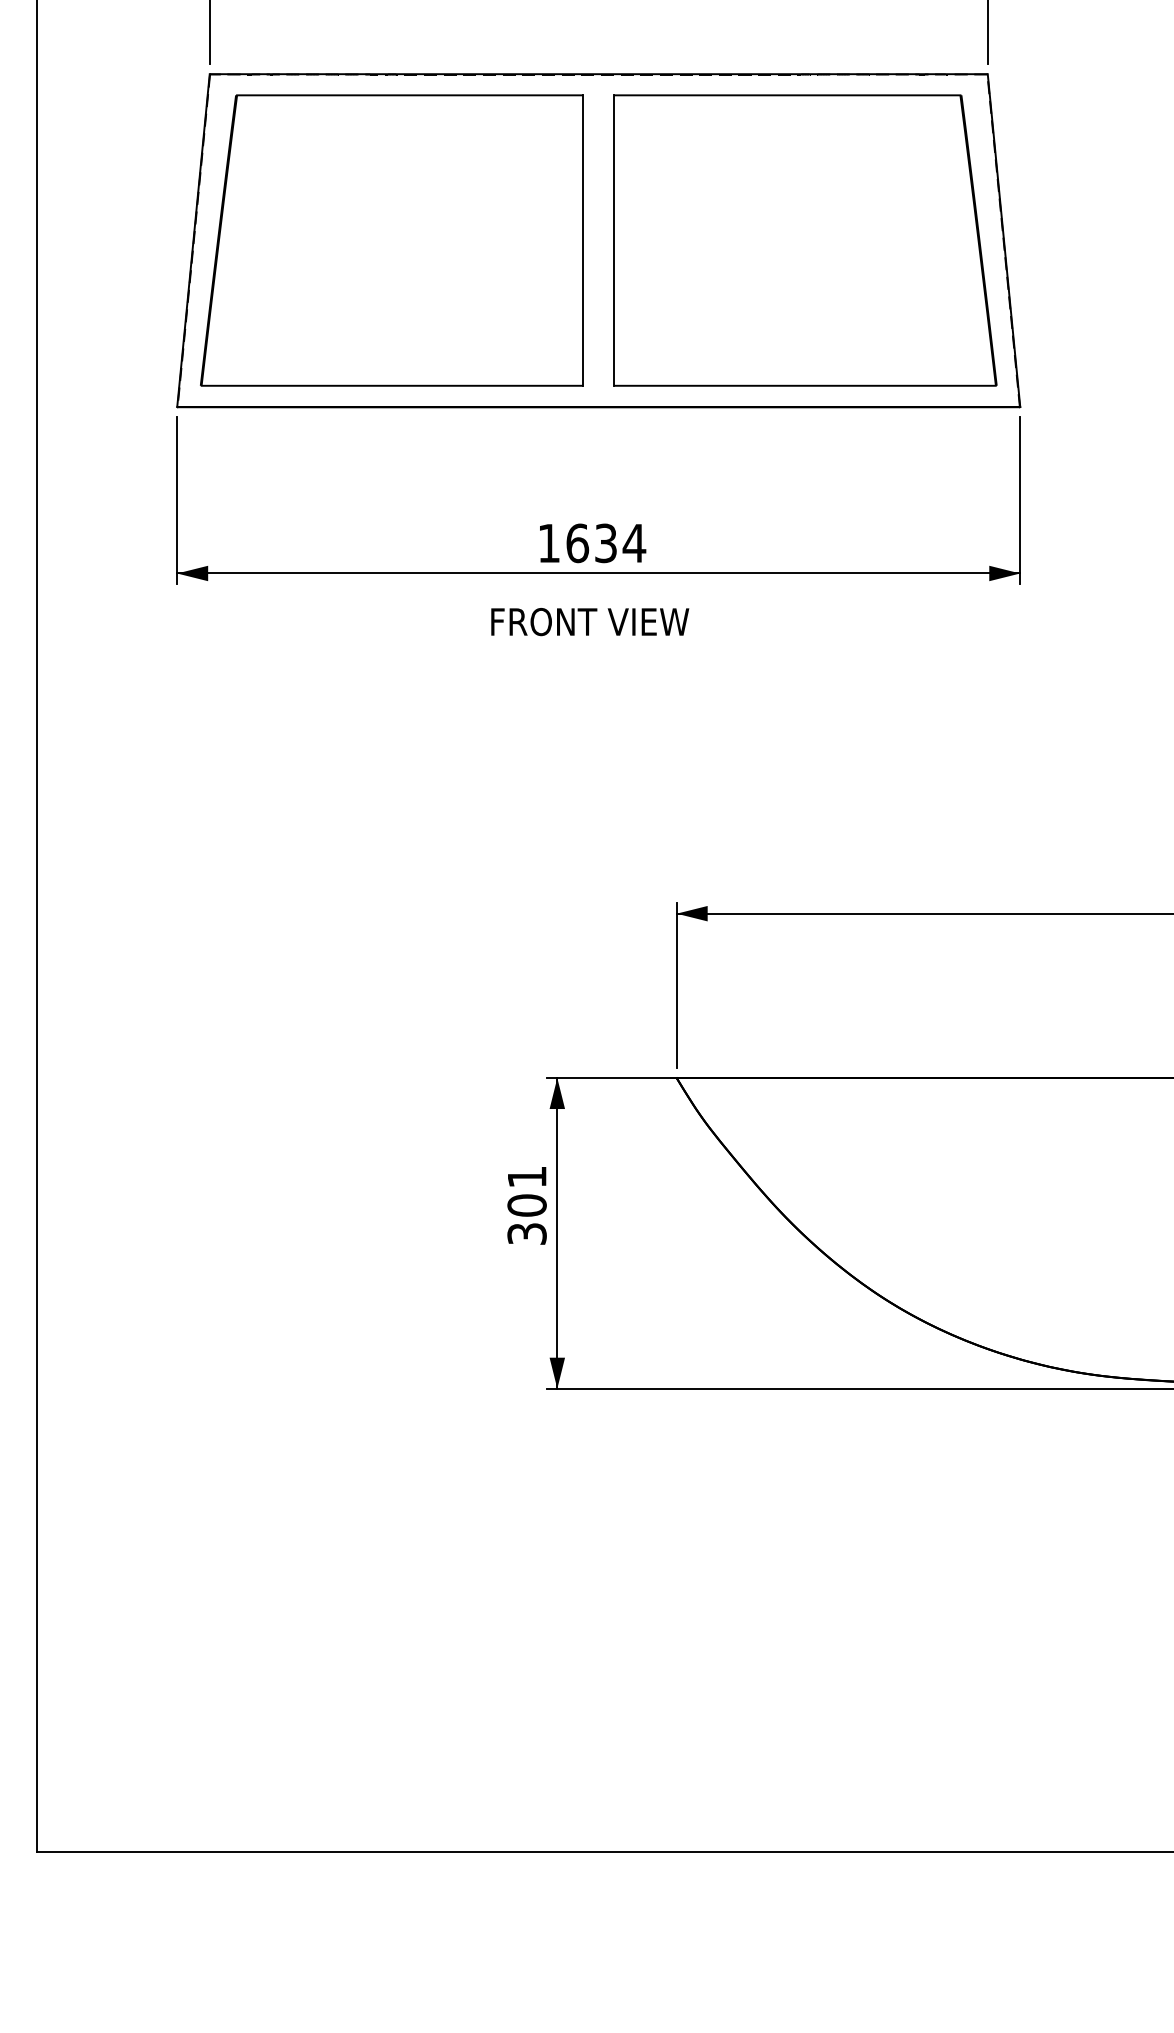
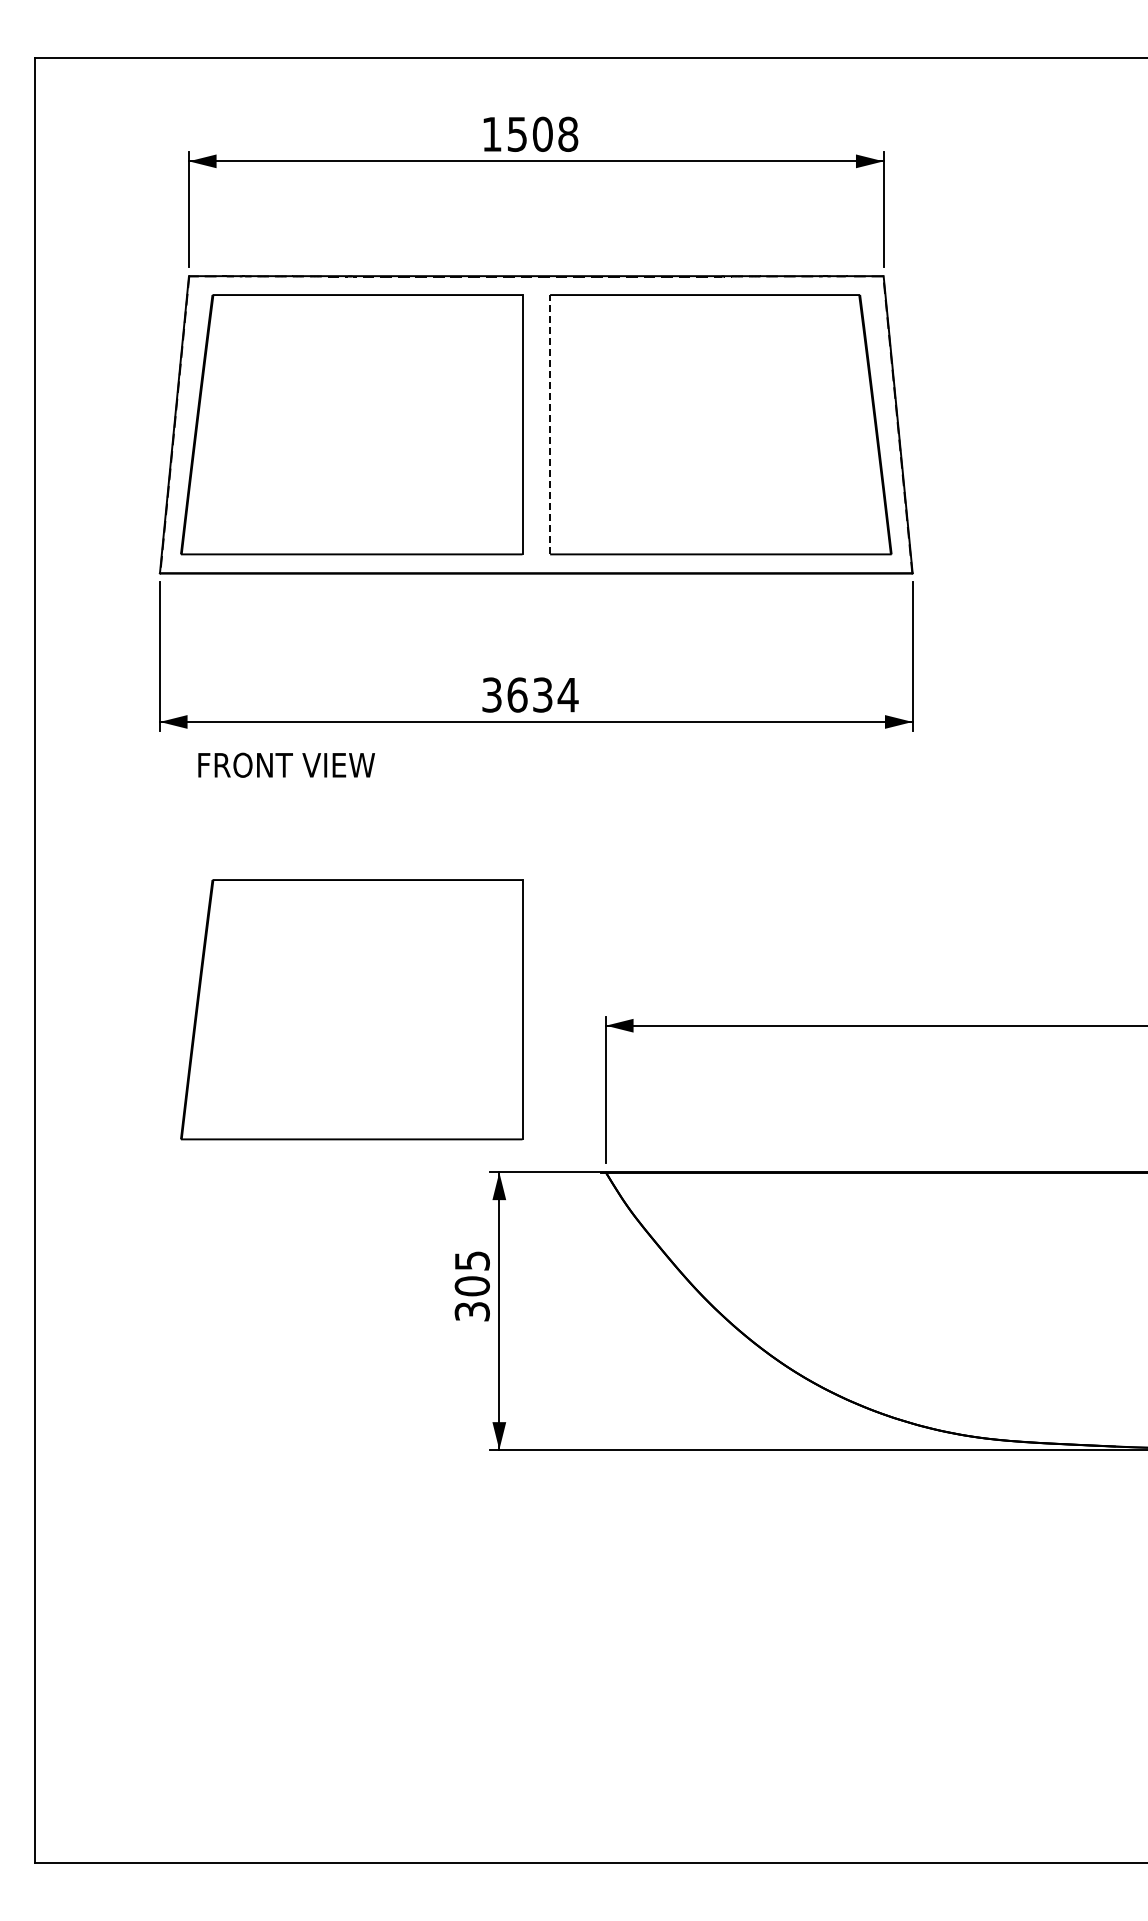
line: (614, 240) -> (550, 424), solid -> dashed
text: (548, 542) -> (491, 694), 1634 -> 3634
text: (590, 621) -> (286, 764), moved
part: (391, 895) -> (351, 1009), added
text: (527, 1176) -> (472, 1260), 301 -> 305

